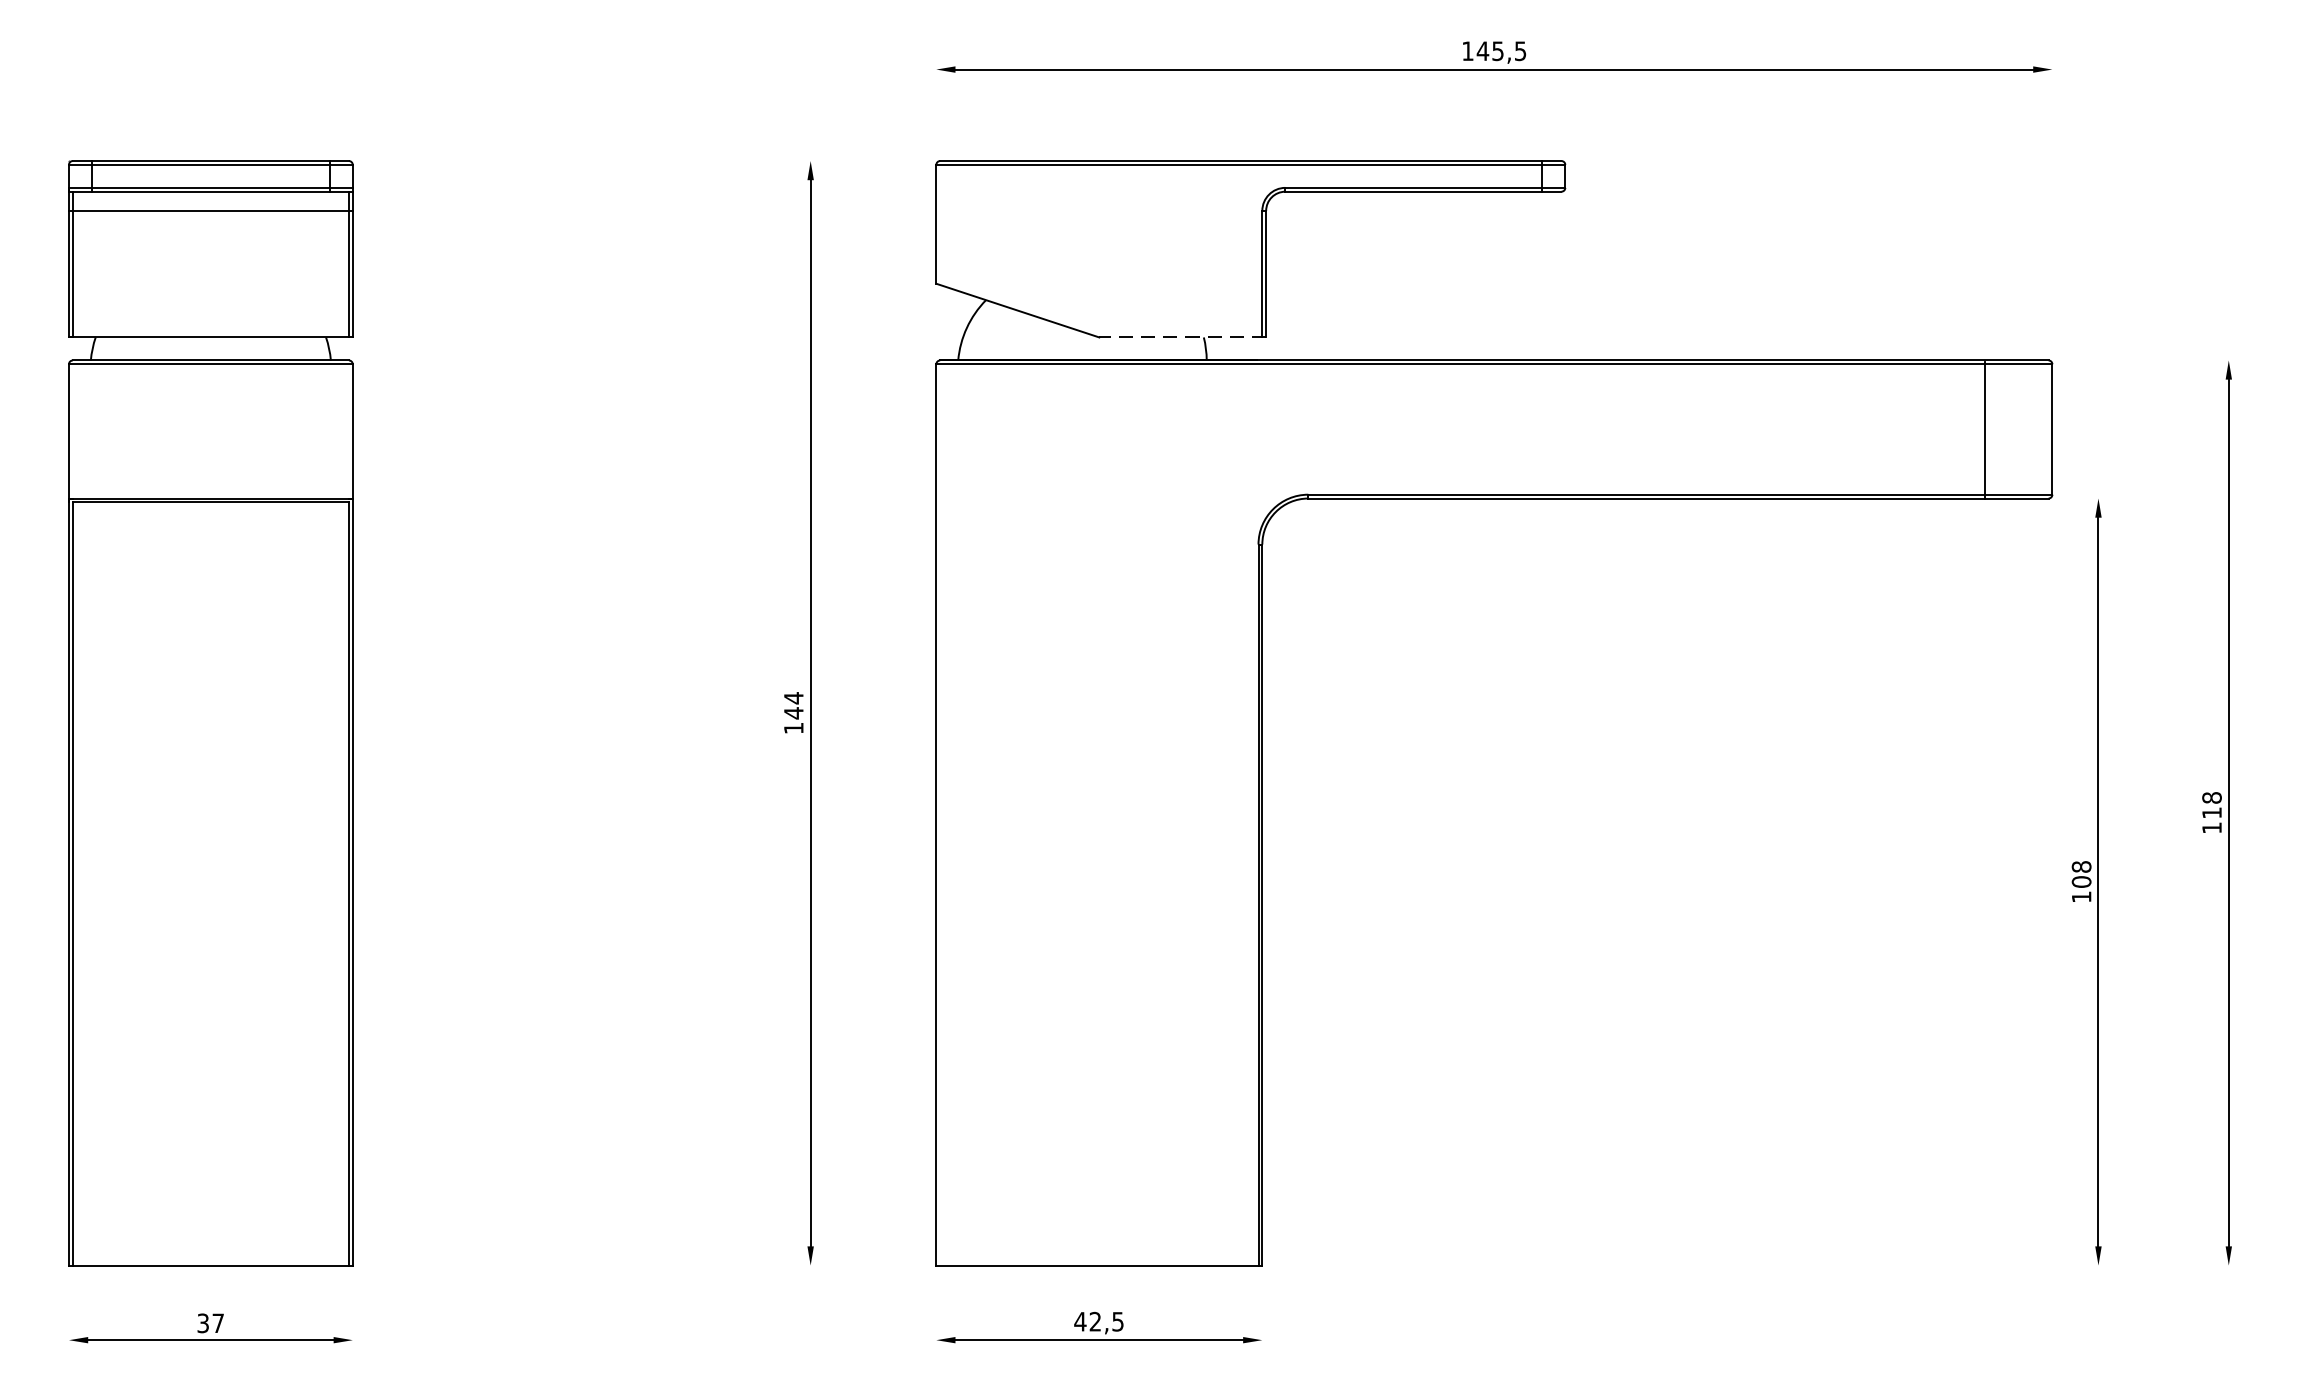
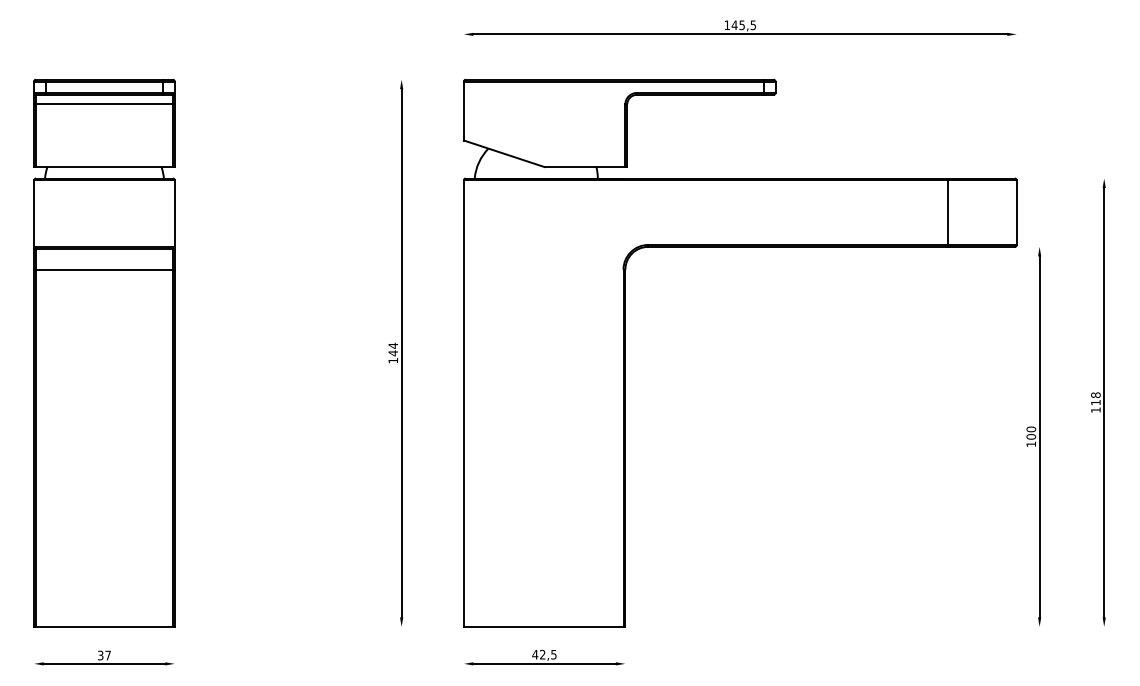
line: (1181, 338) -> (585, 167), dashed -> solid
line: (1985, 429) -> (948, 212), moved
line: (210, 544) -> (104, 269), added
text: (2080, 867) -> (1030, 429), 108 -> 100

